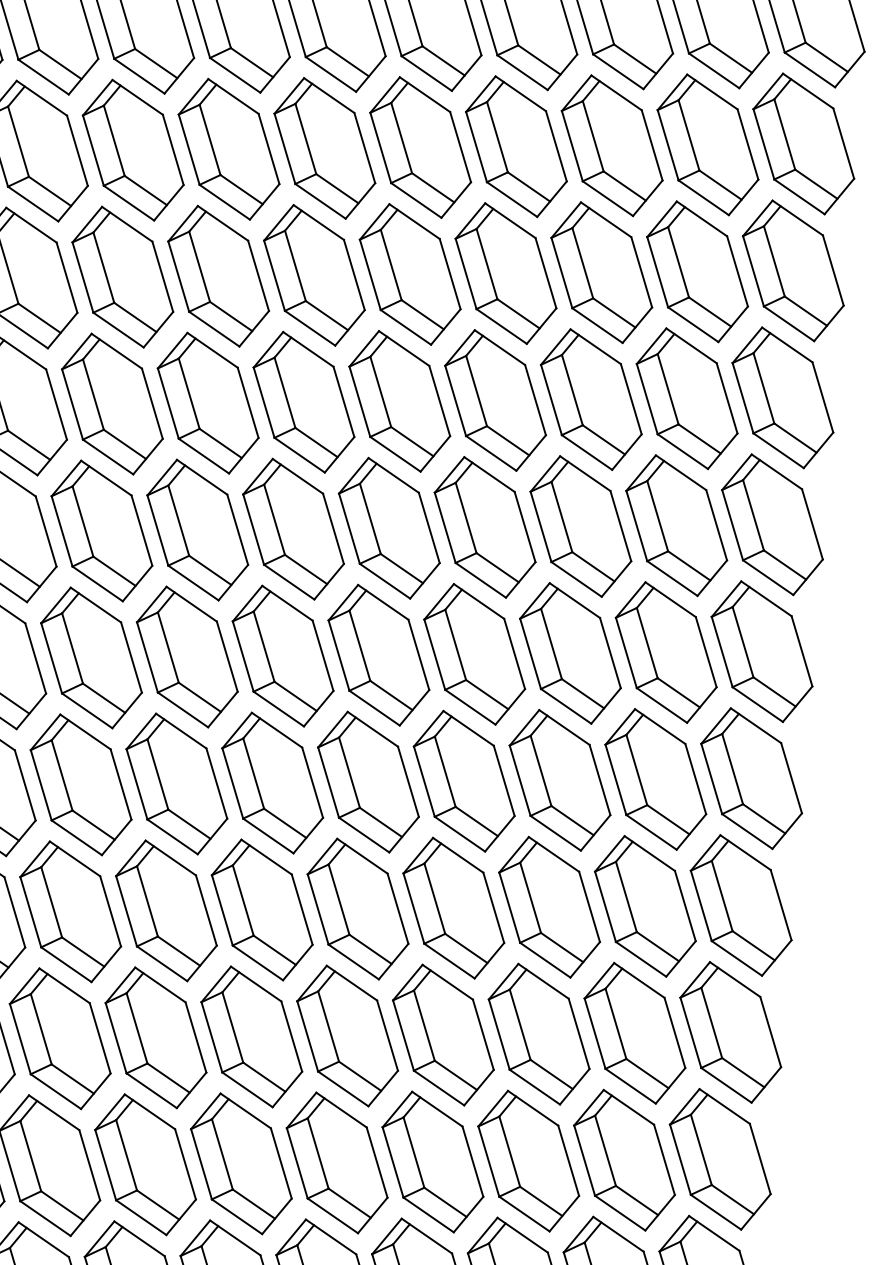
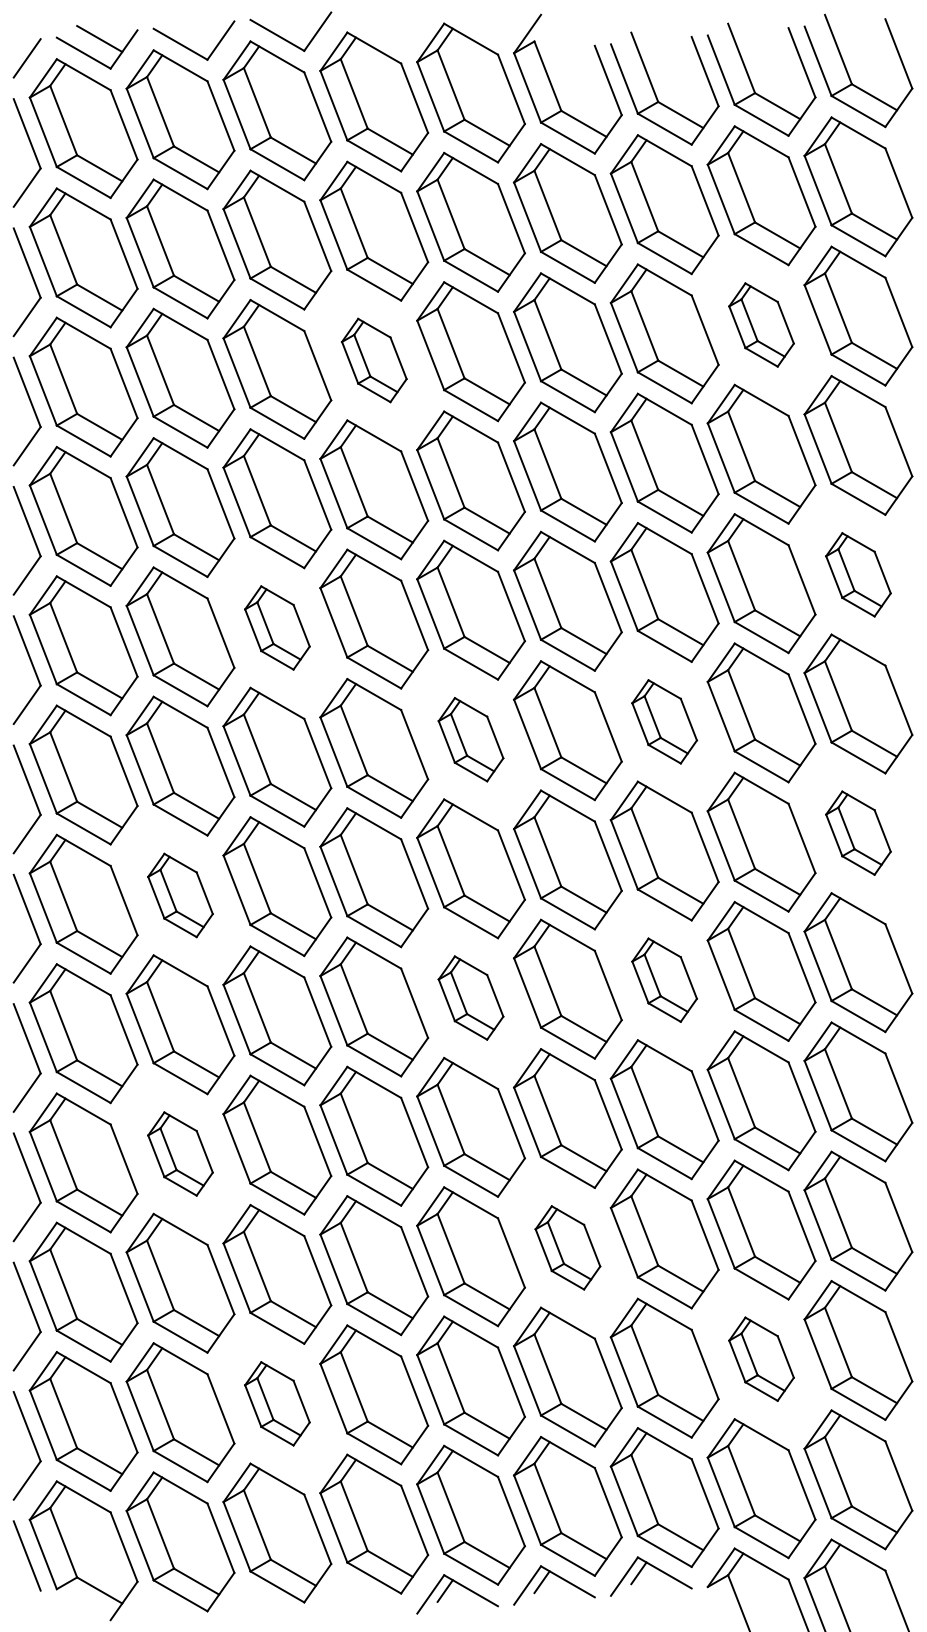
part: (707, 144) -> (761, 324), size x0.6
part: (325, 148) -> (374, 360), size x0.6
part: (782, 397) -> (858, 574), size x0.6
part: (208, 402) -> (277, 627), size x0.6
part: (580, 526) -> (664, 721), size x0.6
part: (388, 528) -> (470, 739), size x0.6
part: (762, 650) -> (858, 832), size x0.6
part: (91, 657) -> (180, 895), size x0.6
part: (559, 779) -> (664, 979), size x0.6
part: (367, 781) -> (470, 997), size x0.6
part: (70, 911) -> (180, 1153), size x0.6
part: (443, 1034) -> (567, 1247), size x0.6
part: (624, 1159) -> (761, 1358), size x0.6
part: (145, 1164) -> (277, 1403), size x0.6

